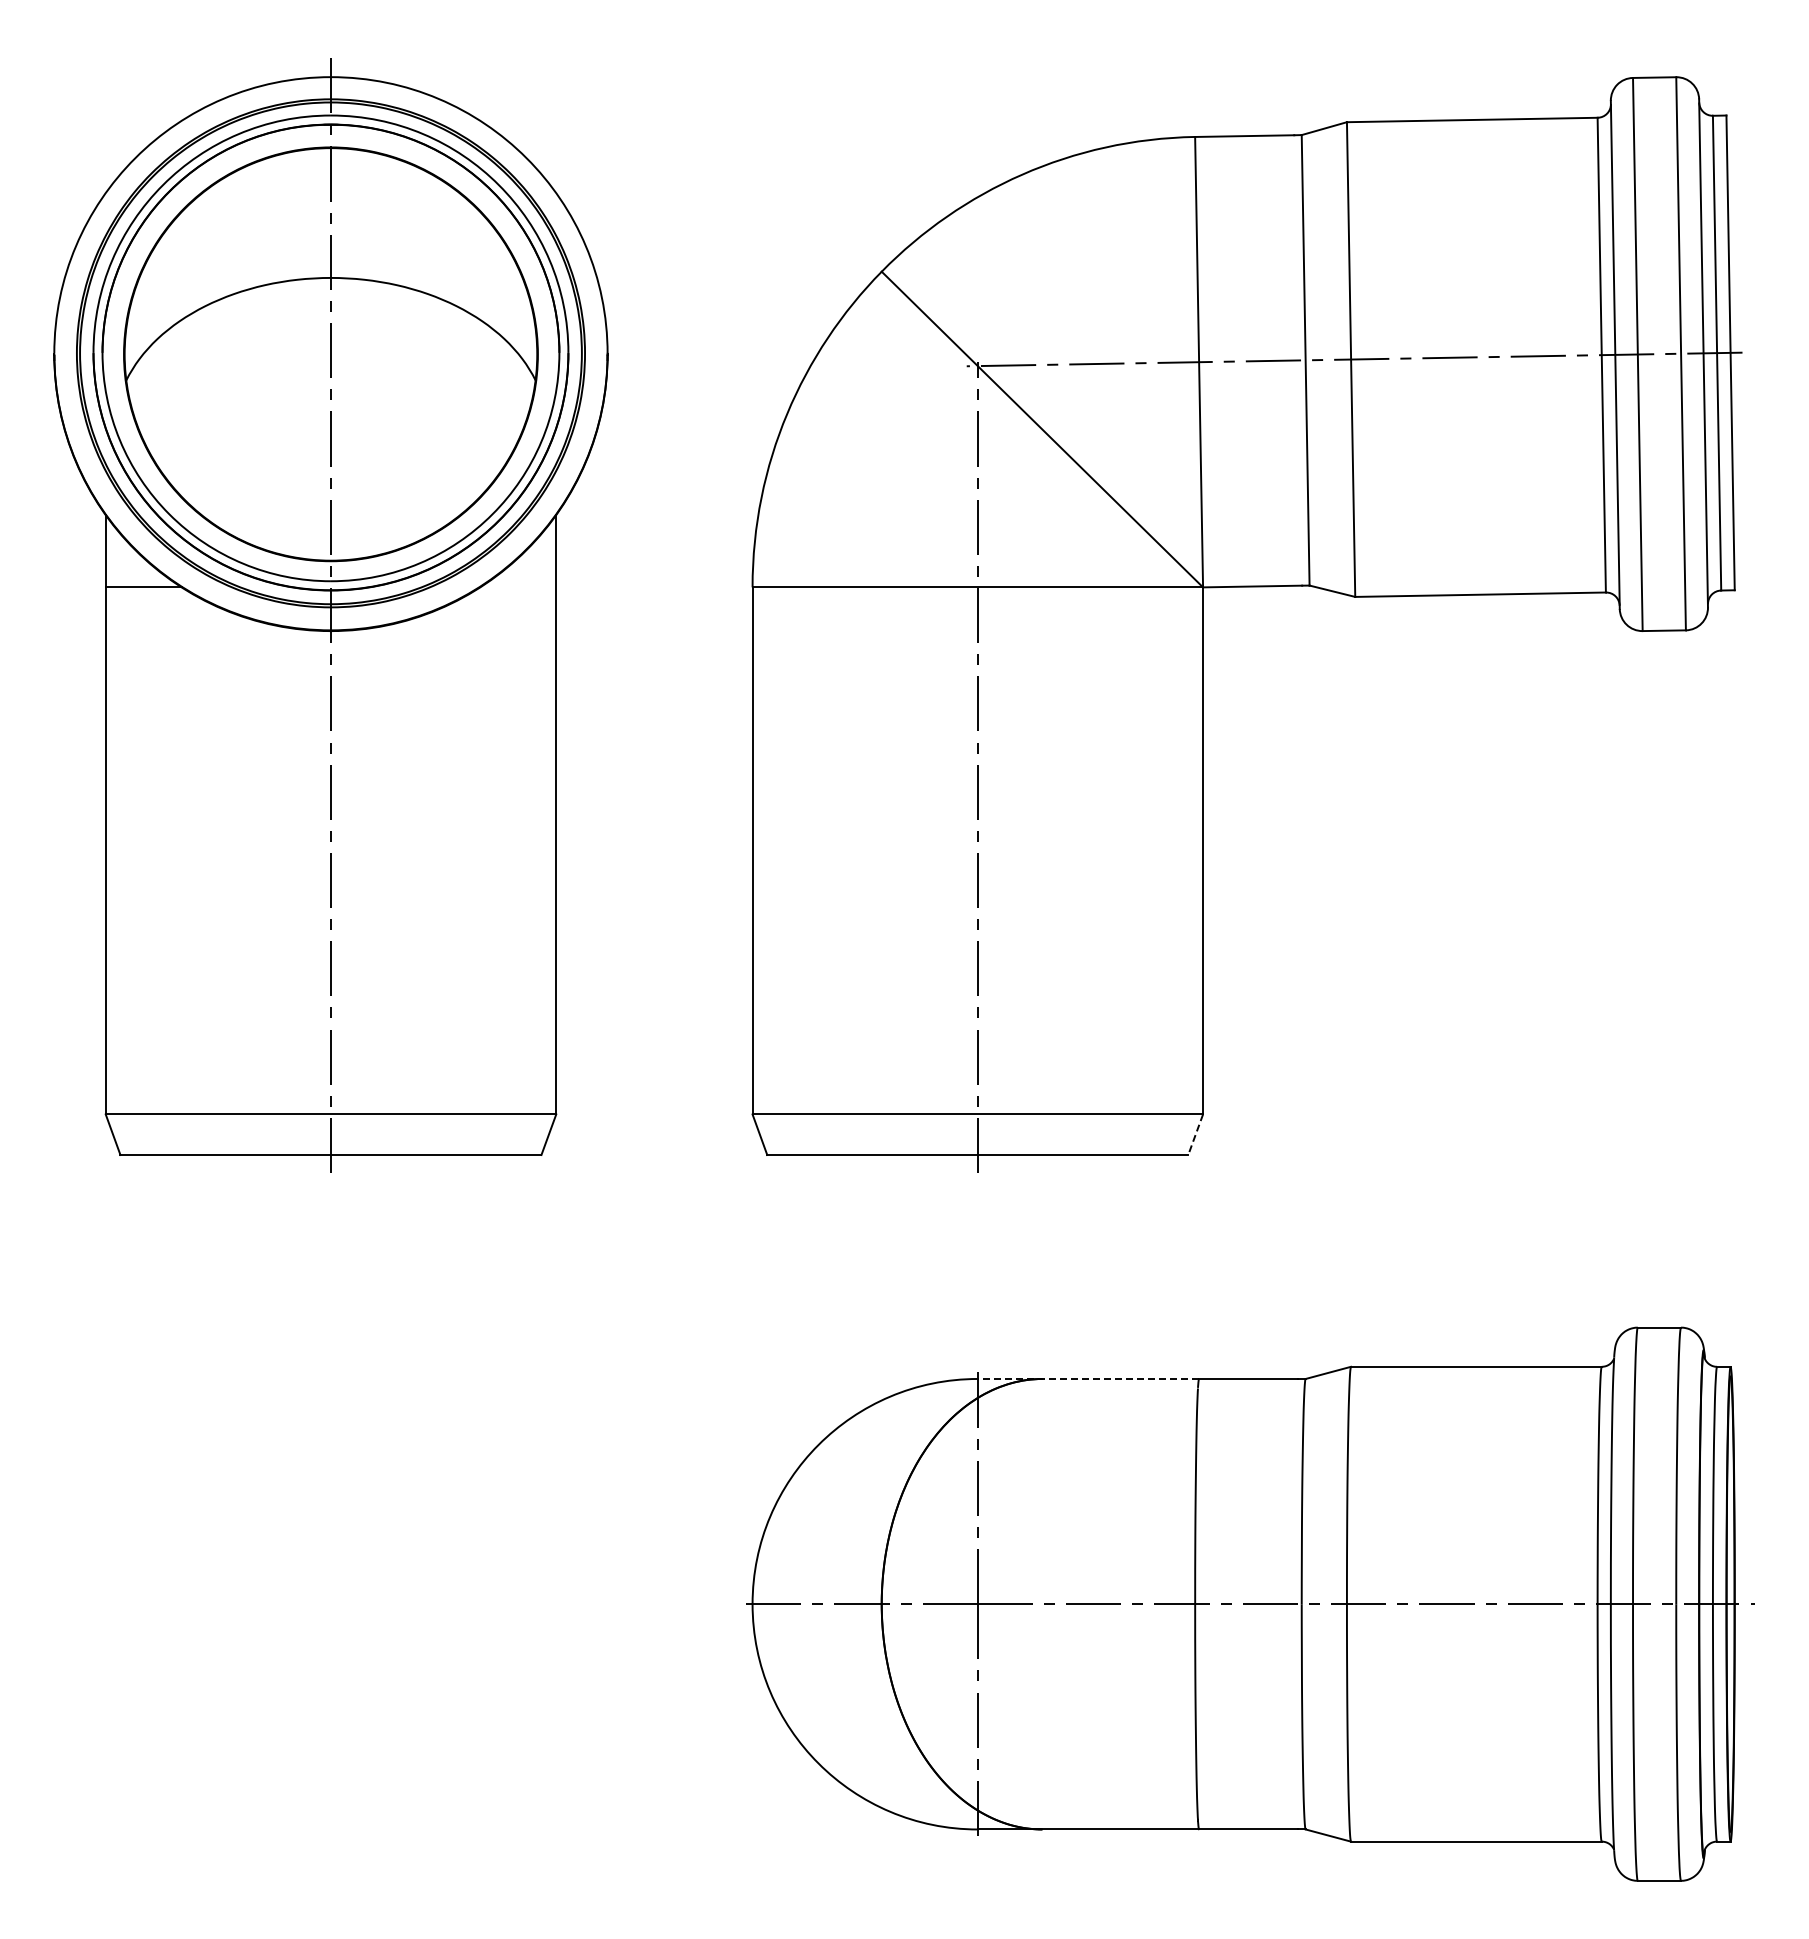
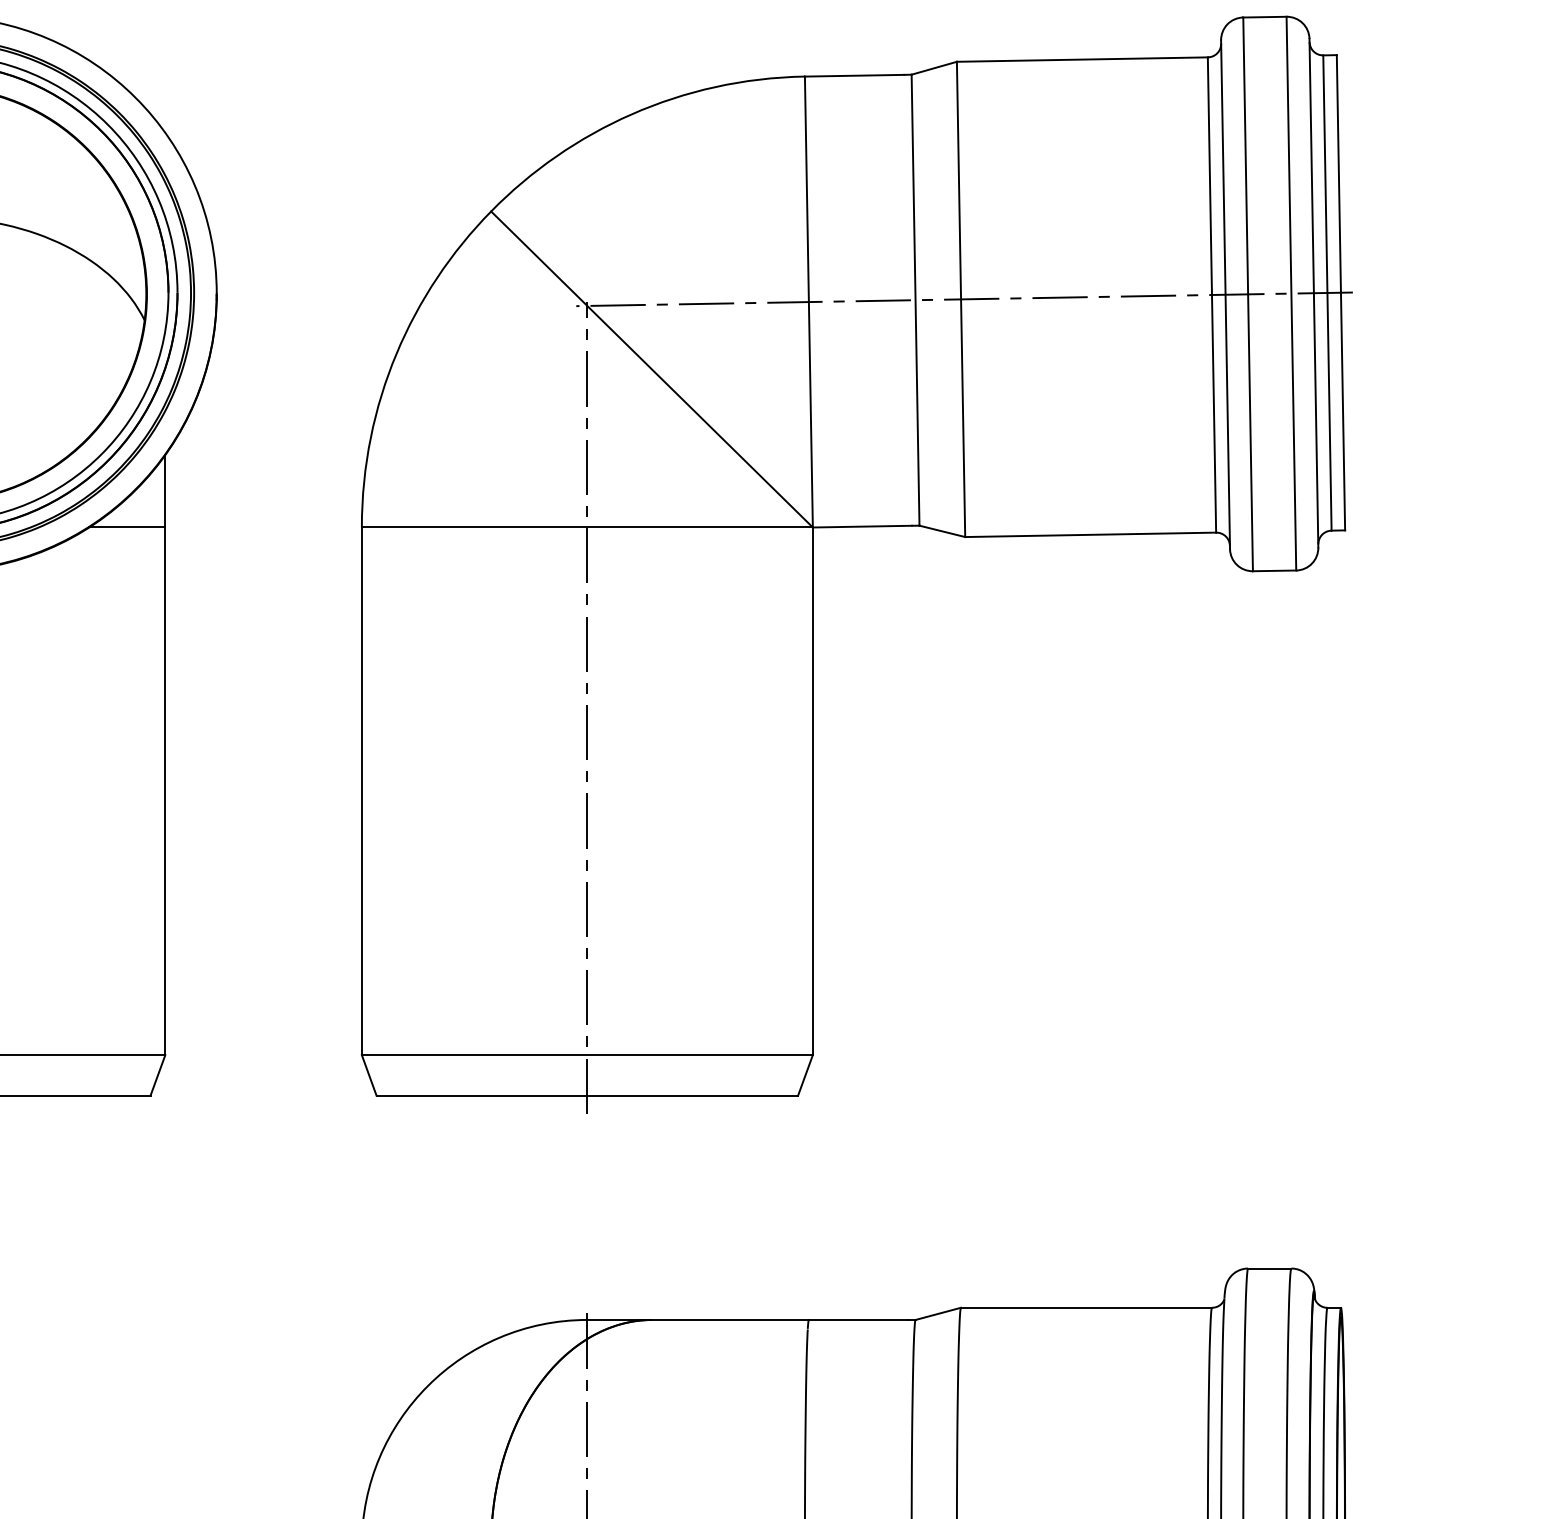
line: (518, 587) -> (127, 527), added
line: (1195, 1134) -> (805, 1075), dashed -> solid
line: (1088, 1378) -> (698, 1319), dashed -> solid

